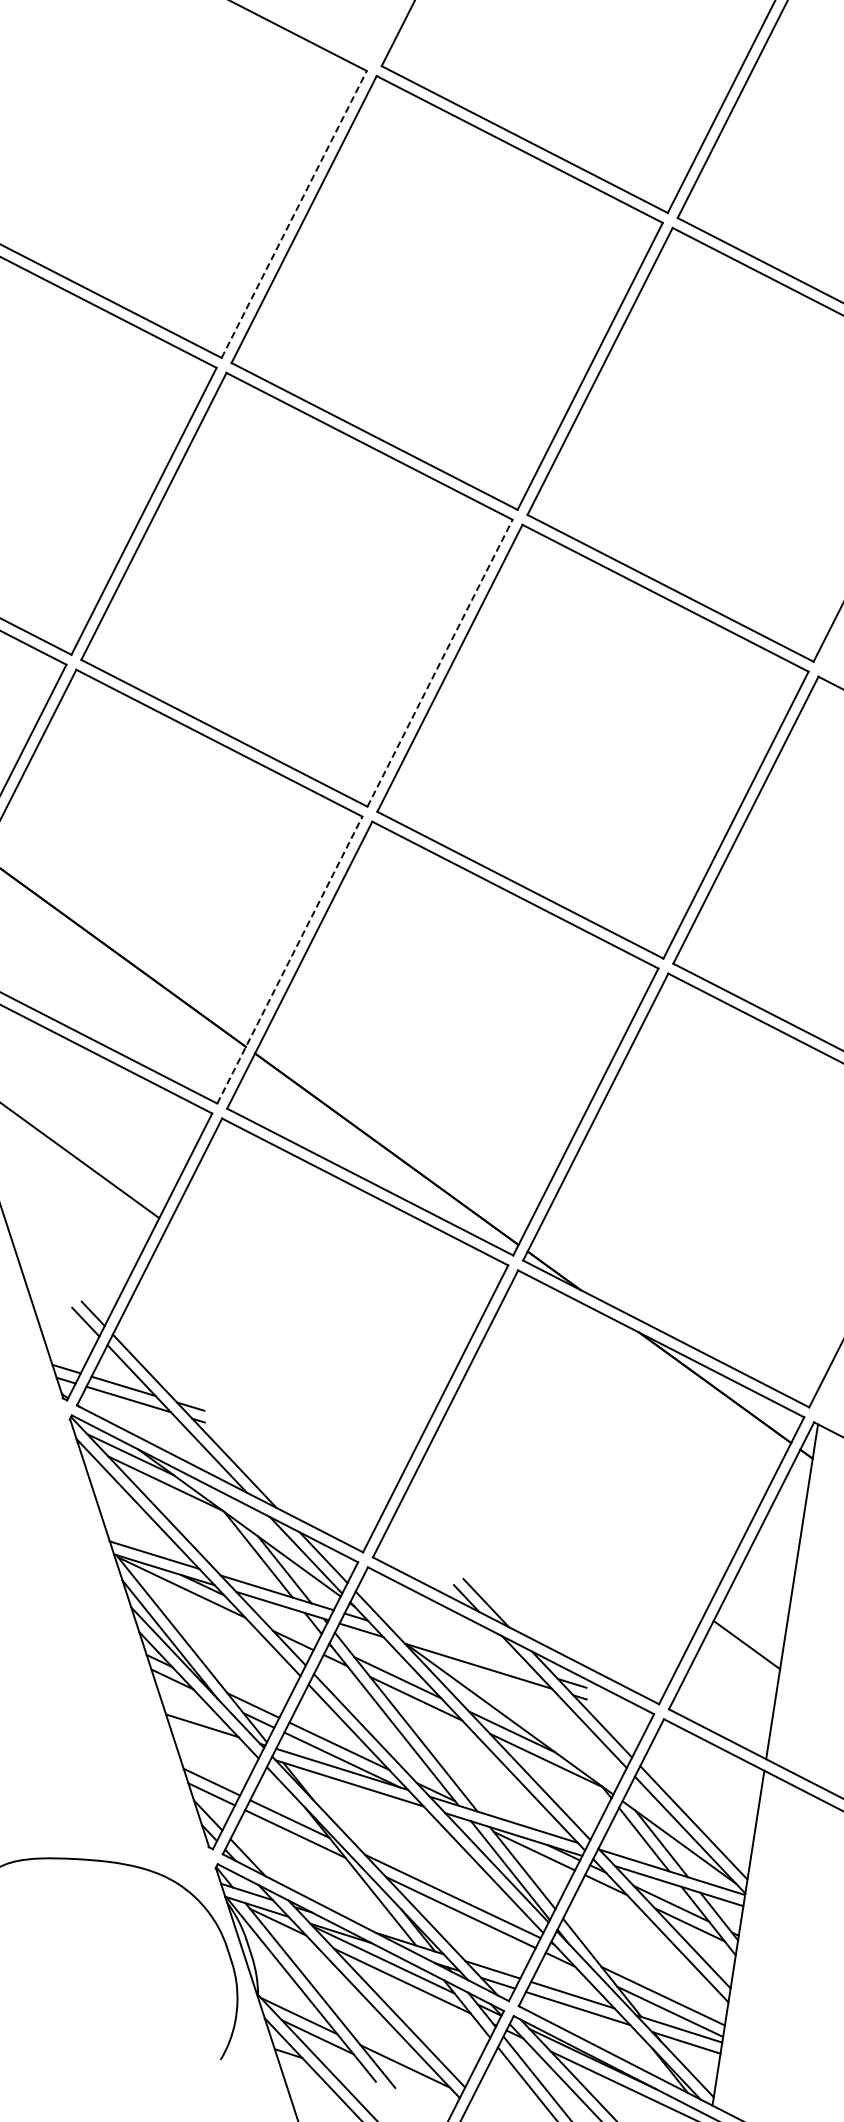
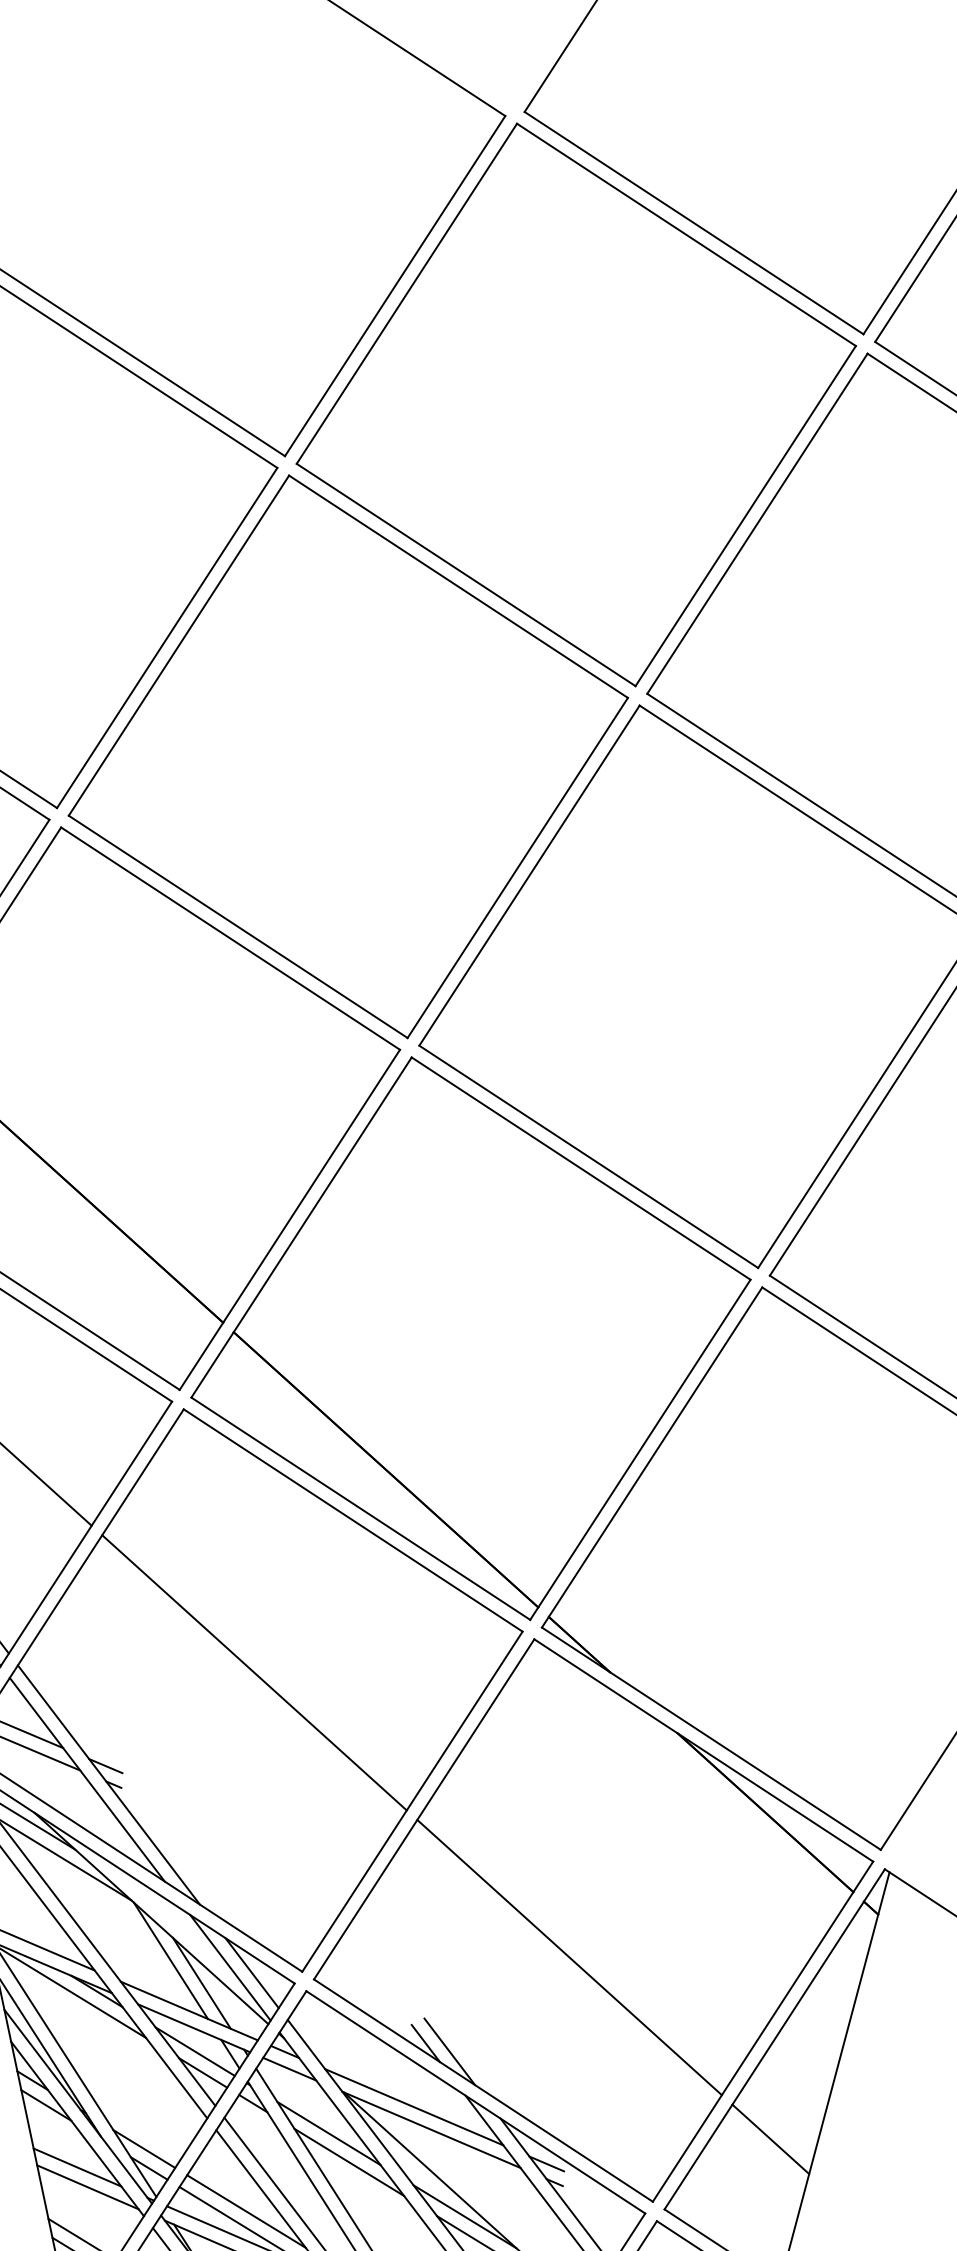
line: (294, 214) -> (395, 286), dashed -> solid
line: (440, 663) -> (518, 868), dashed -> solid
line: (289, 960) -> (289, 1220), dashed -> solid
line: (299, 1320) -> (253, 1672), added
line: (572, 1518) -> (569, 1957), added
line: (285, 1624) -> (195, 2051), added
line: (462, 1649) -> (413, 2106), added
line: (212, 1740) -> (88, 2187), added

